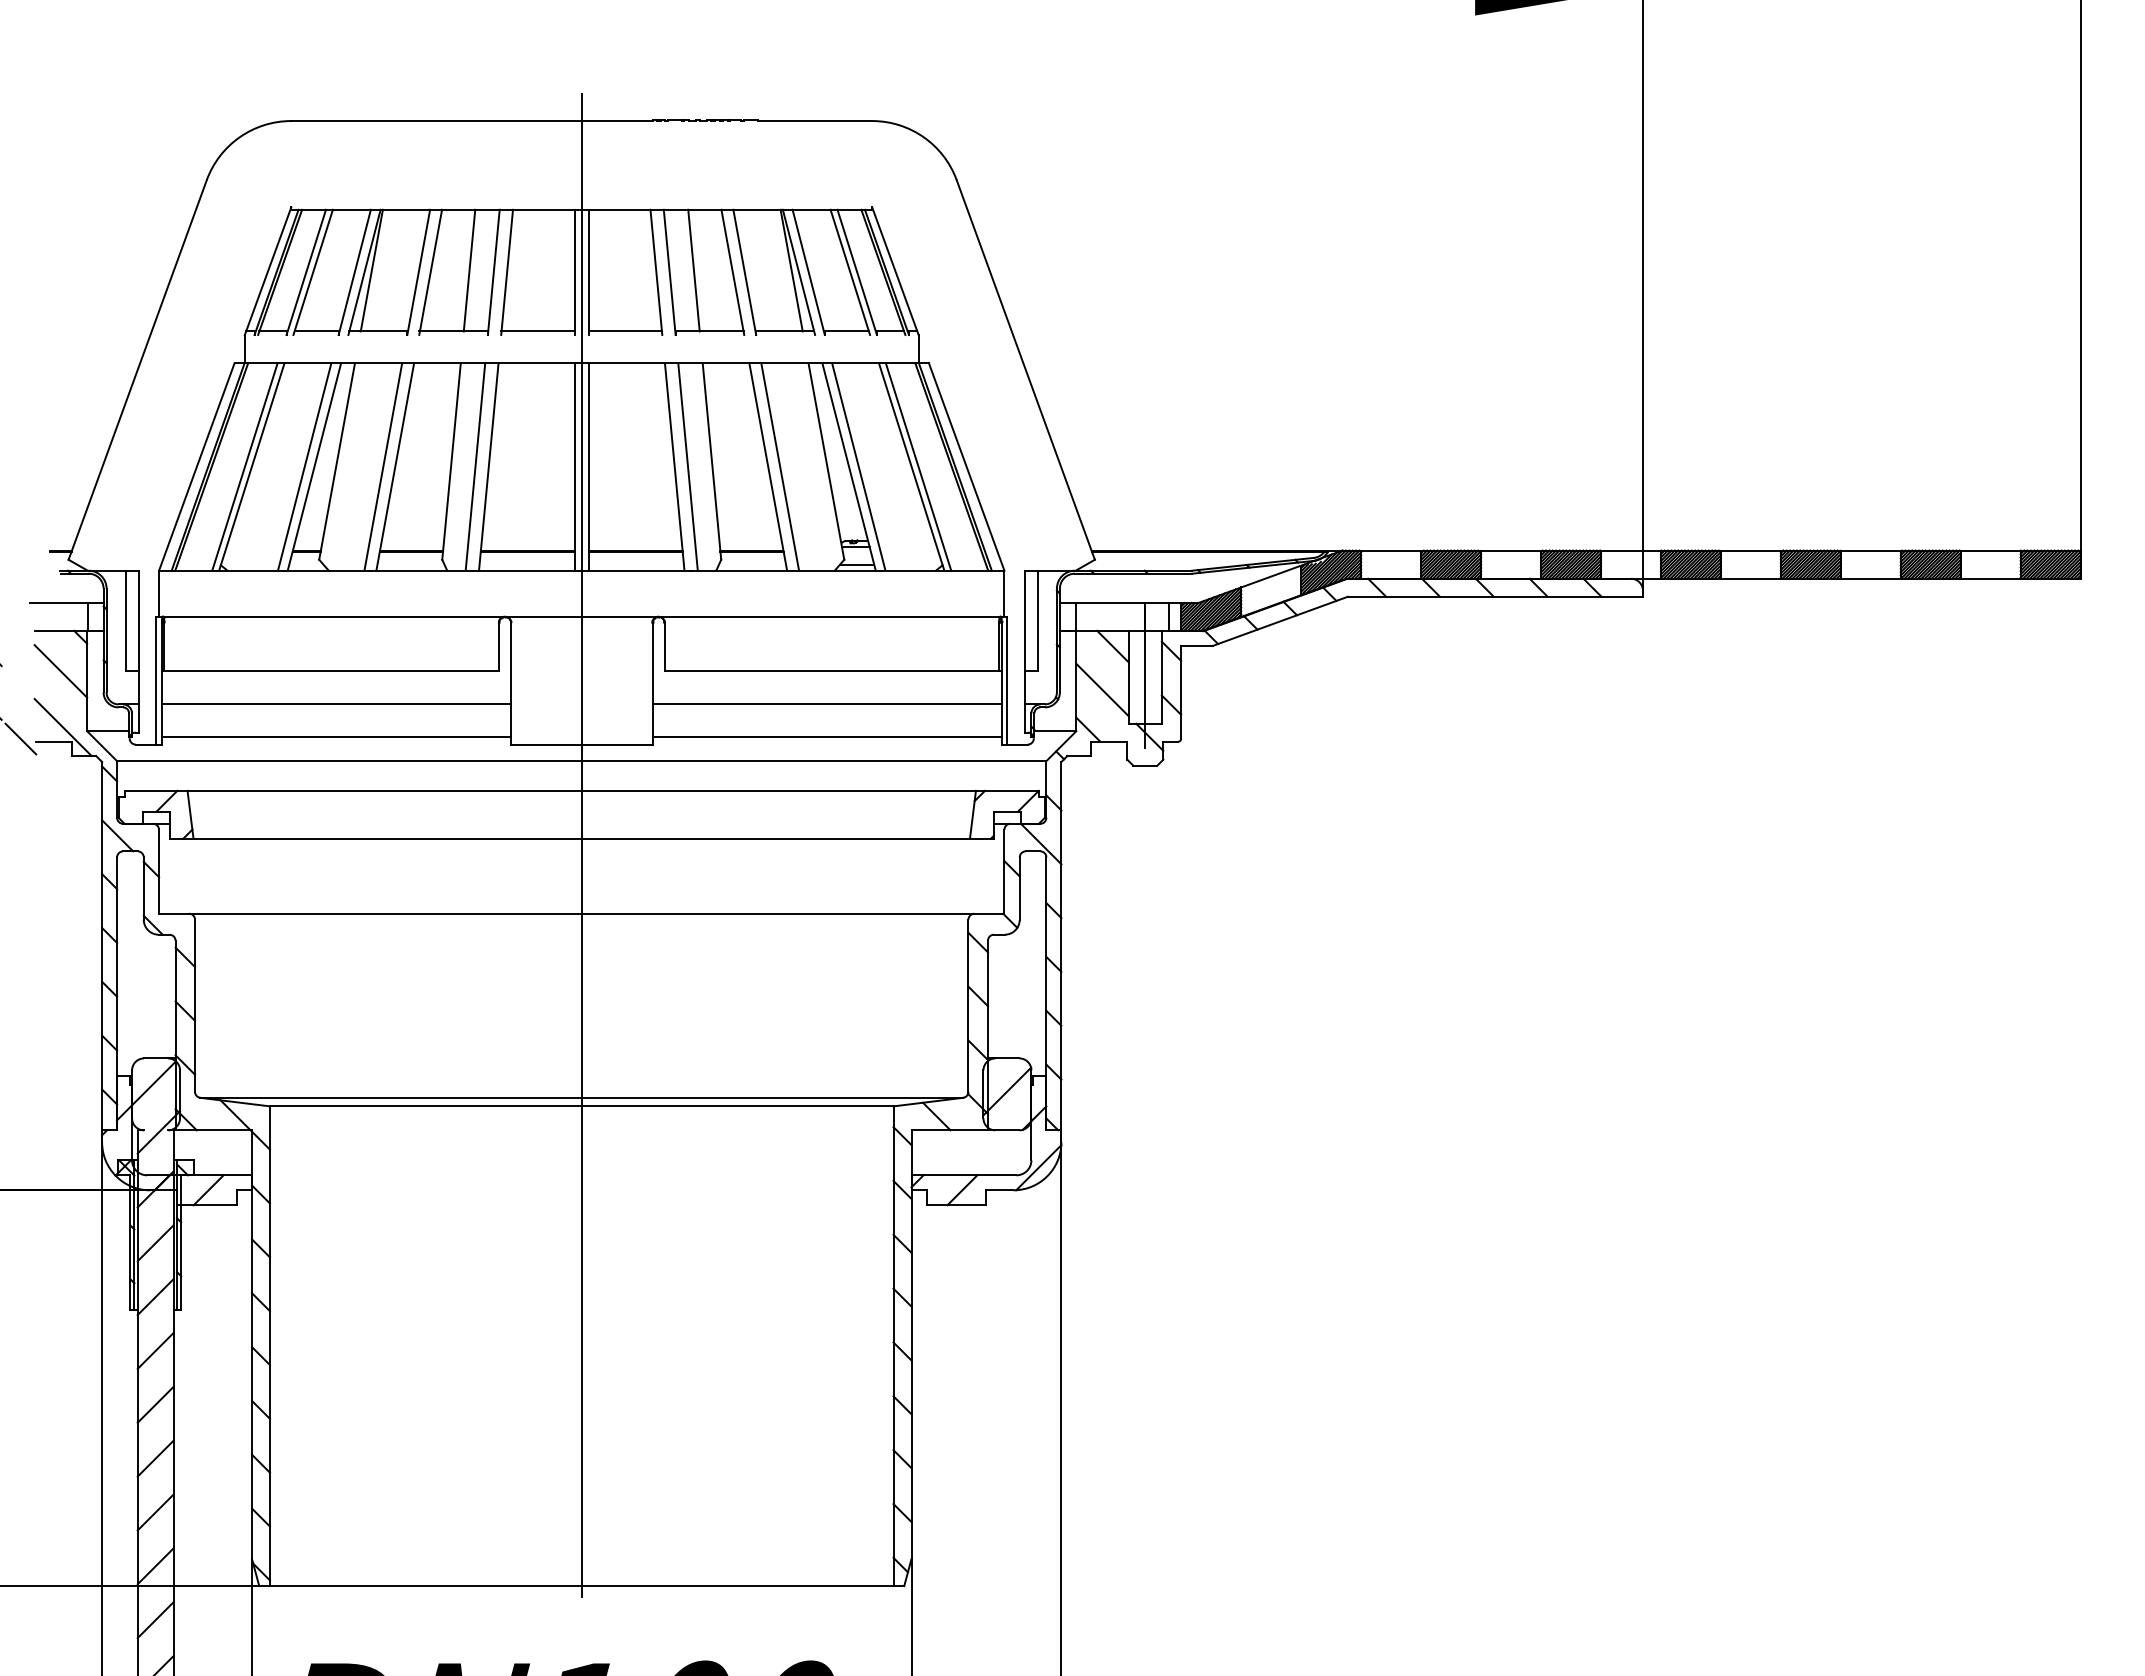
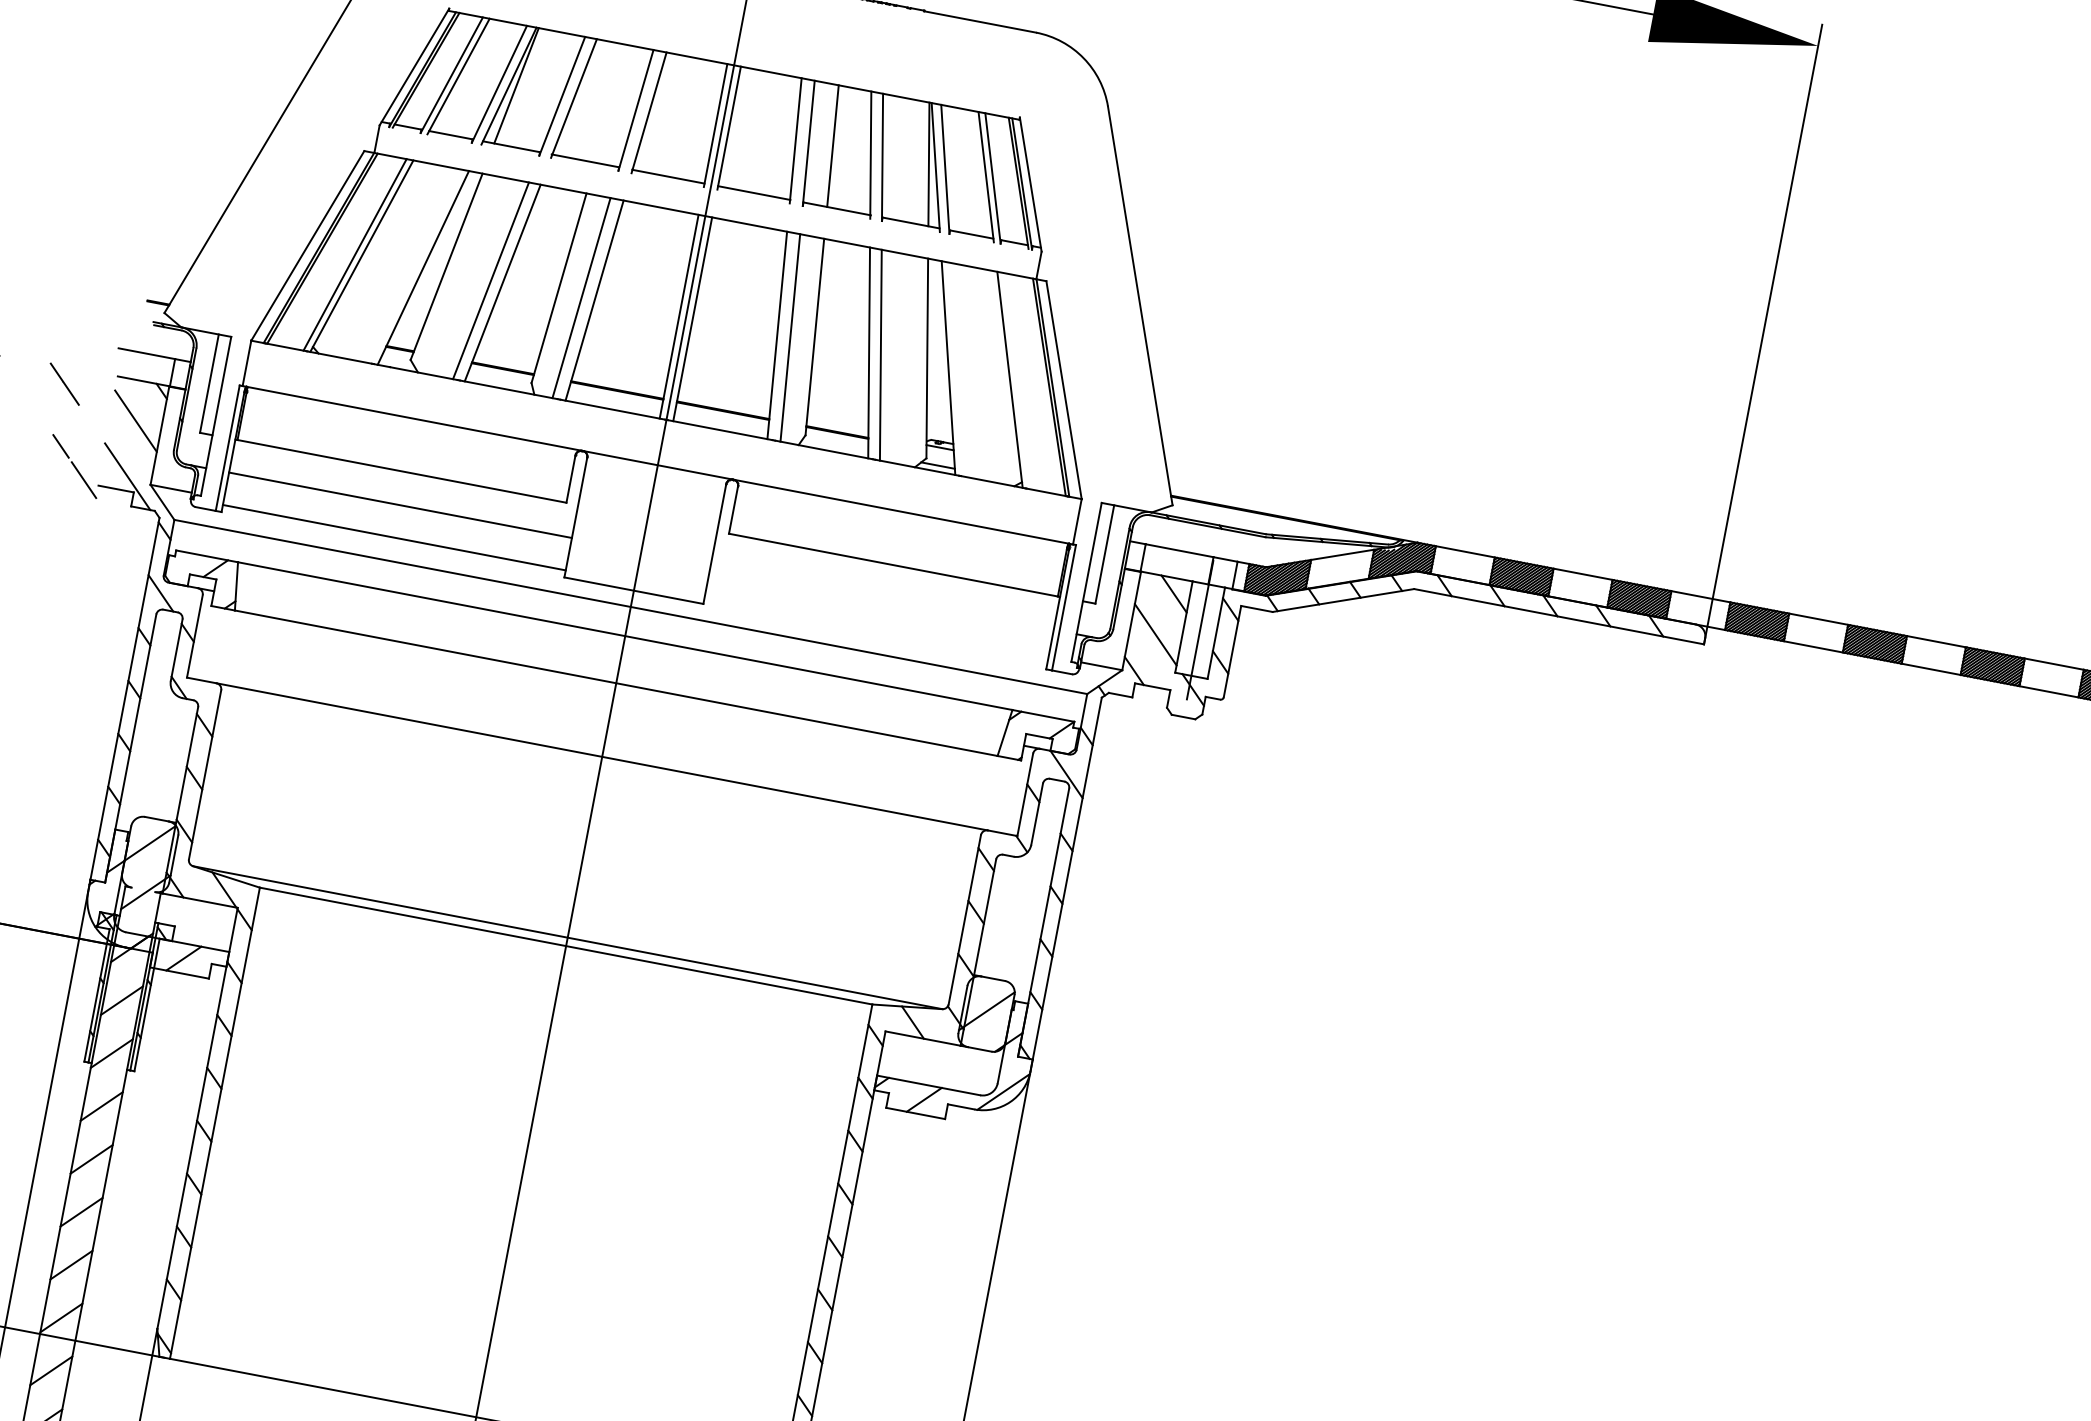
line: (469, 270) -> (612, 103), removed
line: (304, 466) -> (413, 265), removed
line: (858, 466) -> (957, 369), removed
line: (918, 466) -> (1016, 380), removed
line: (826, 704) -> (881, 597), removed
line: (826, 737) -> (875, 629), removed

